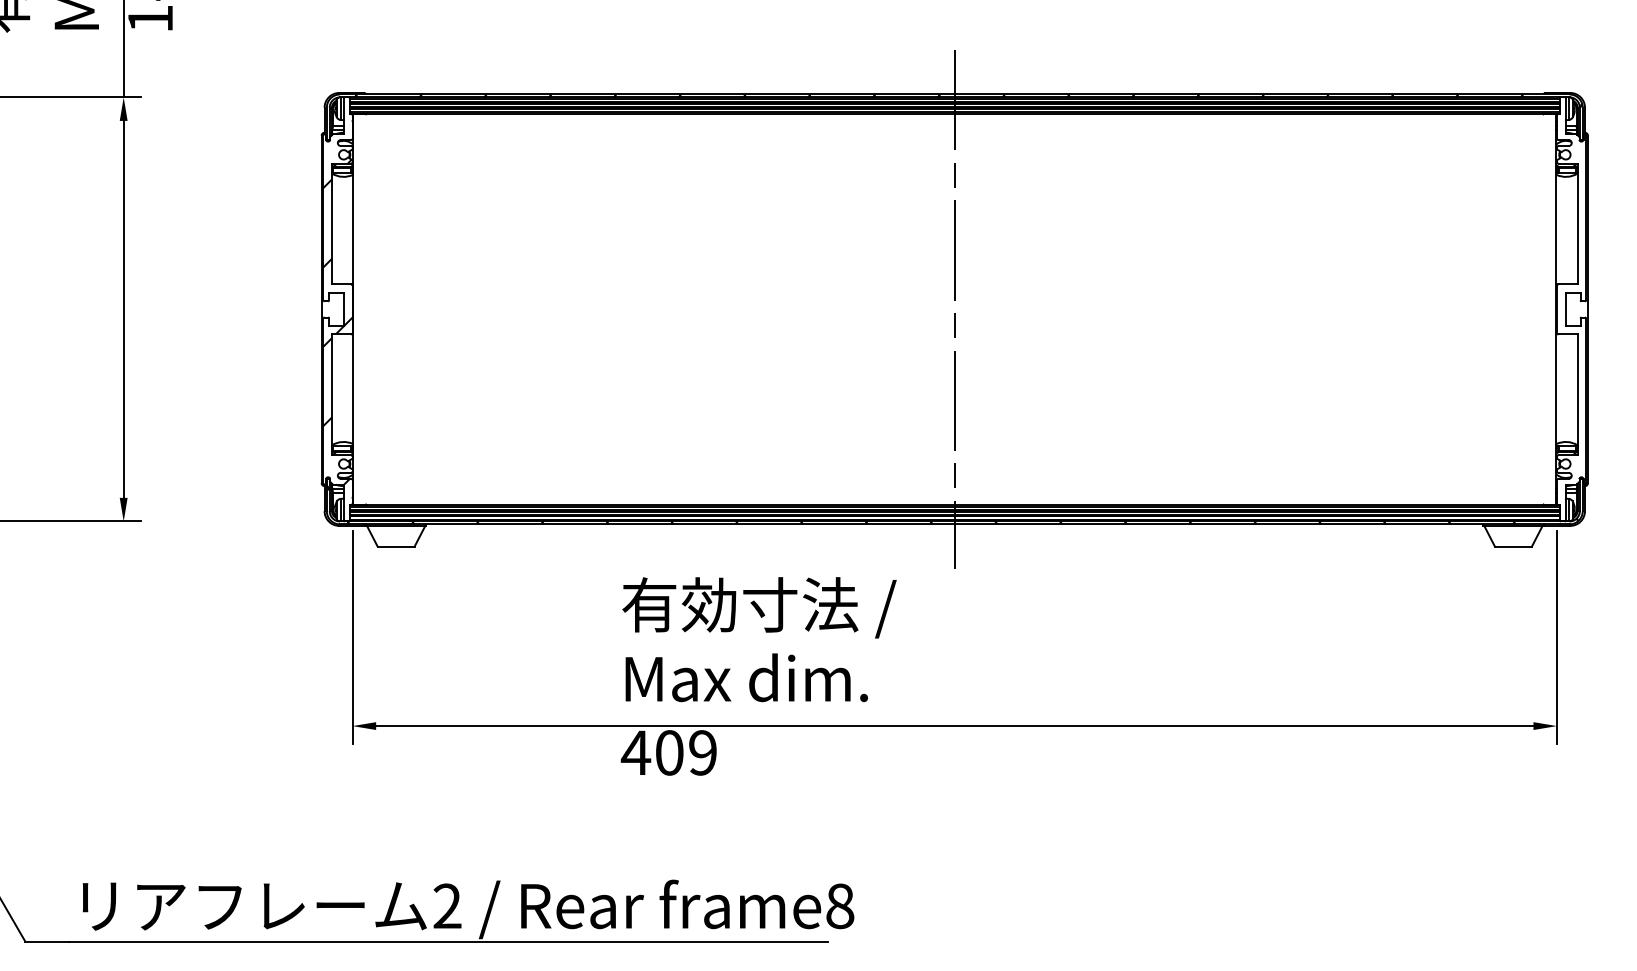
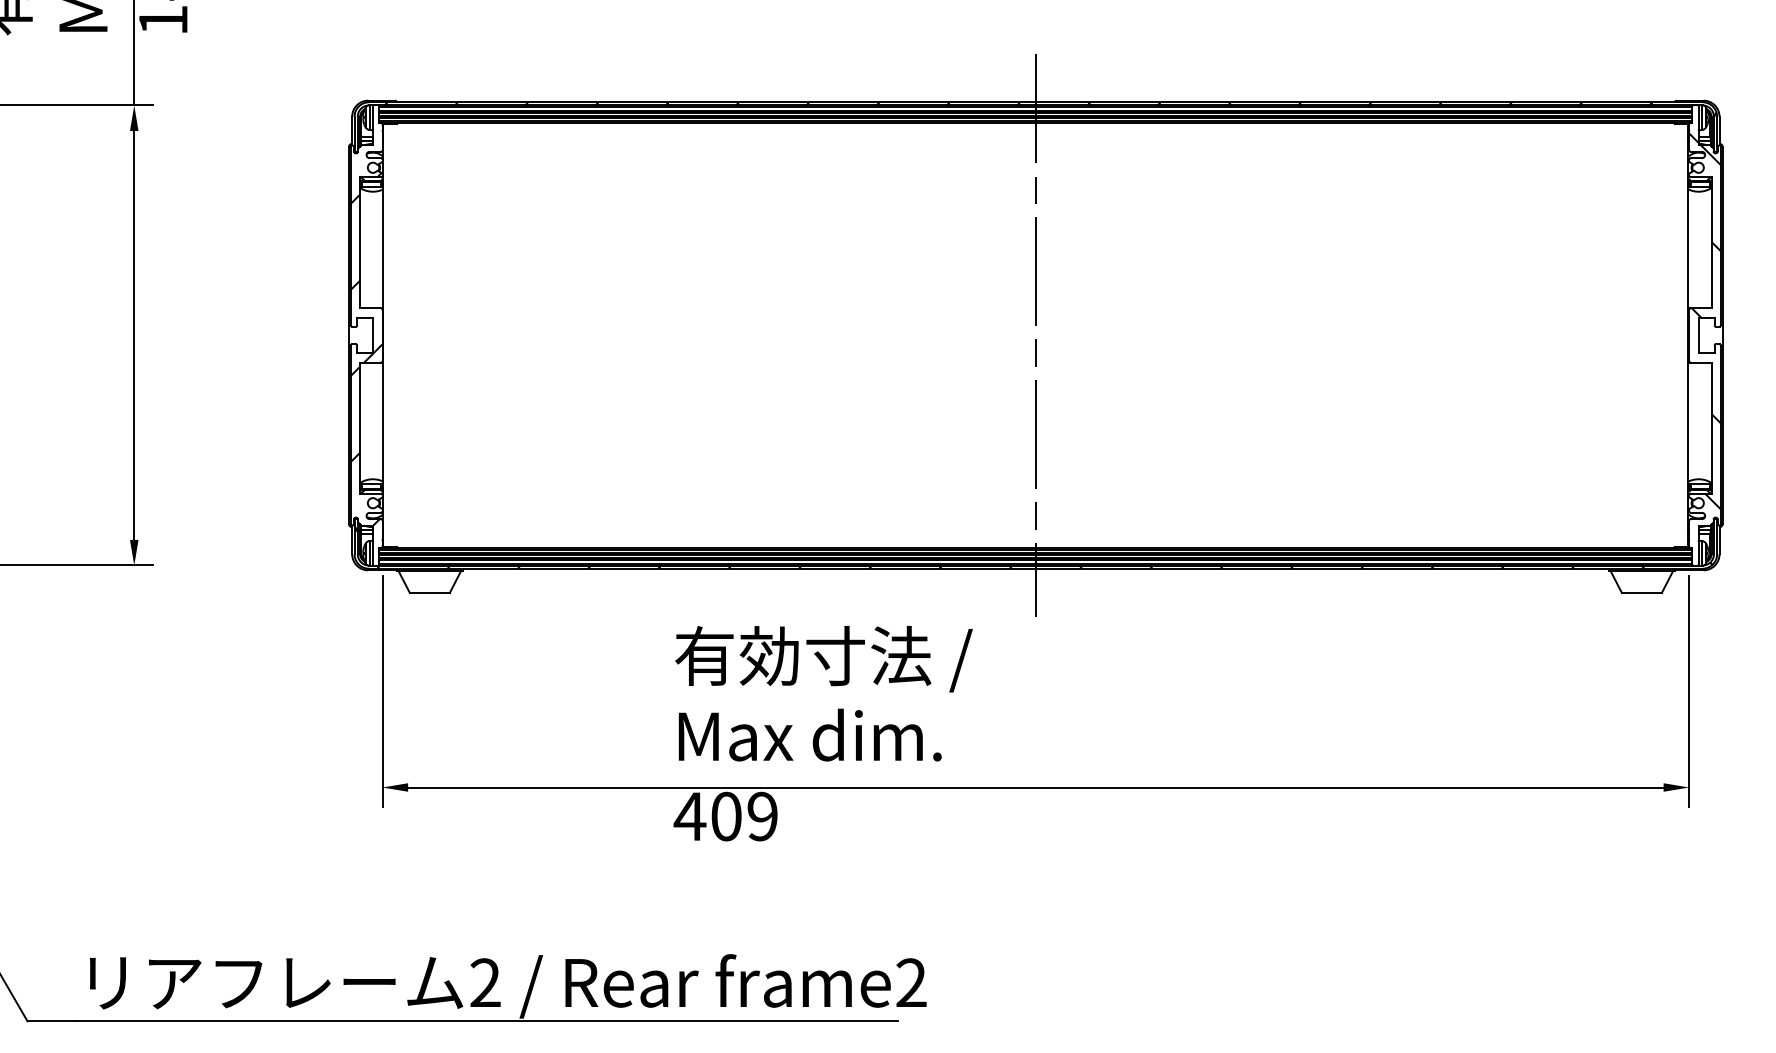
hatch: (1572, 296) -> (1705, 321), added
text: (840, 905) -> (911, 982), frame8 -> frame2

